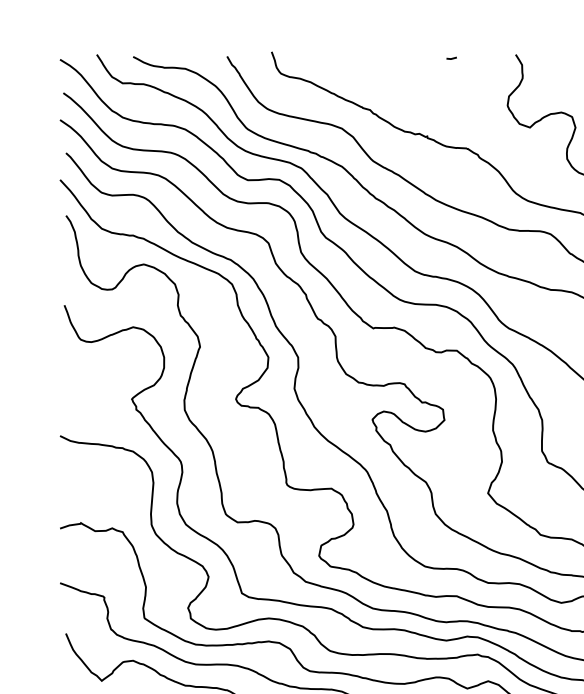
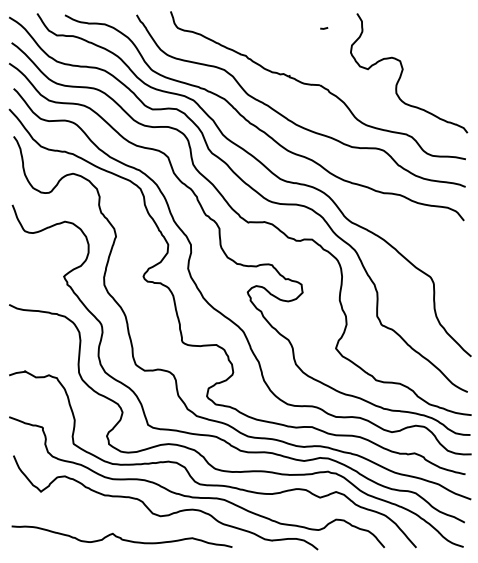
line: (452, 58) -> (324, 28), moved

